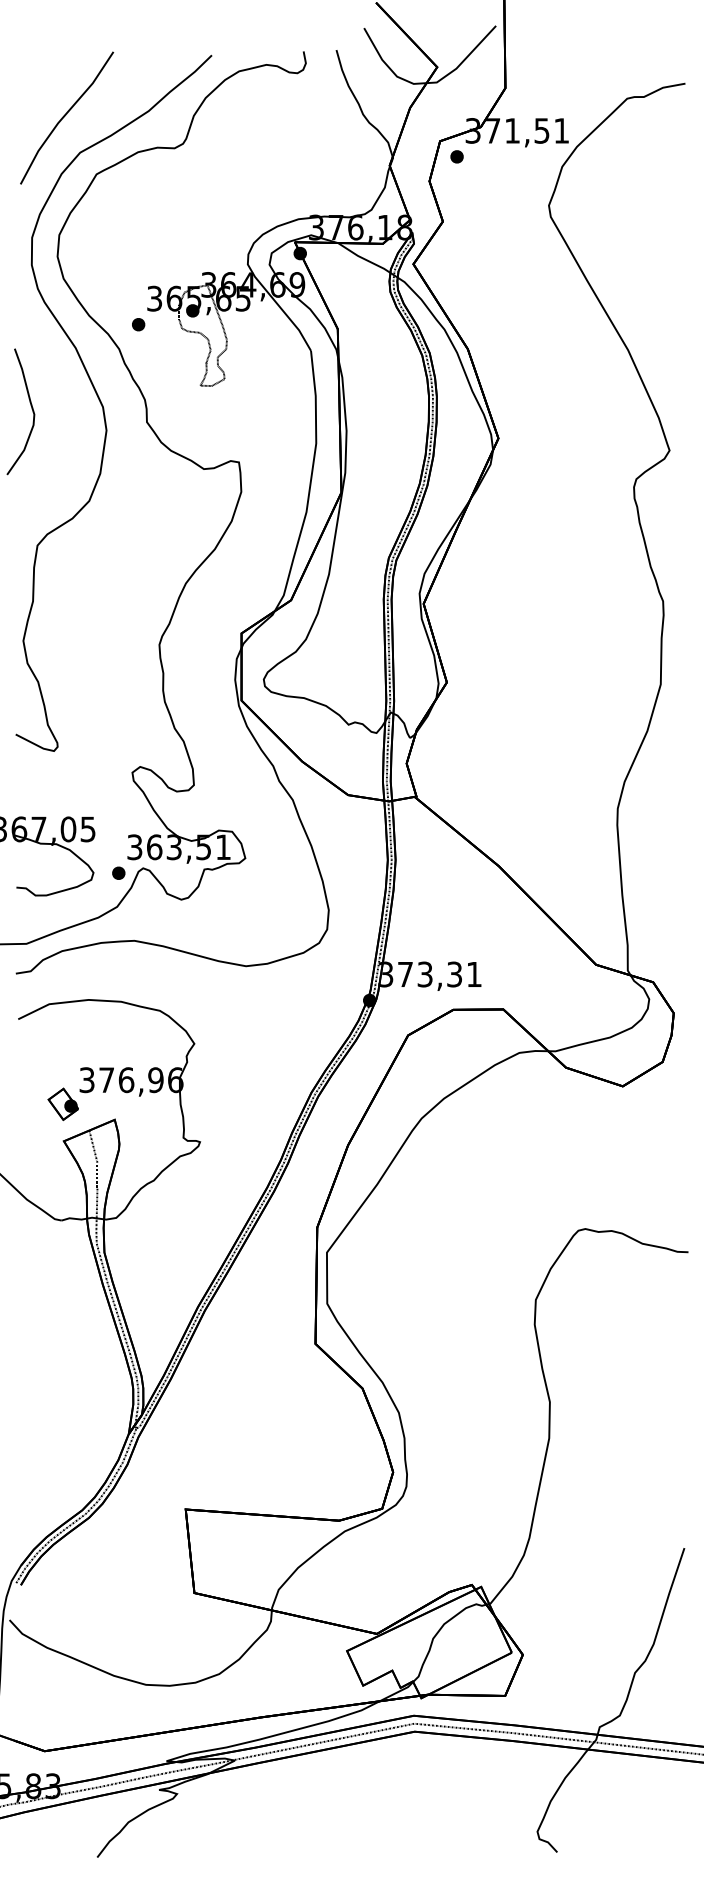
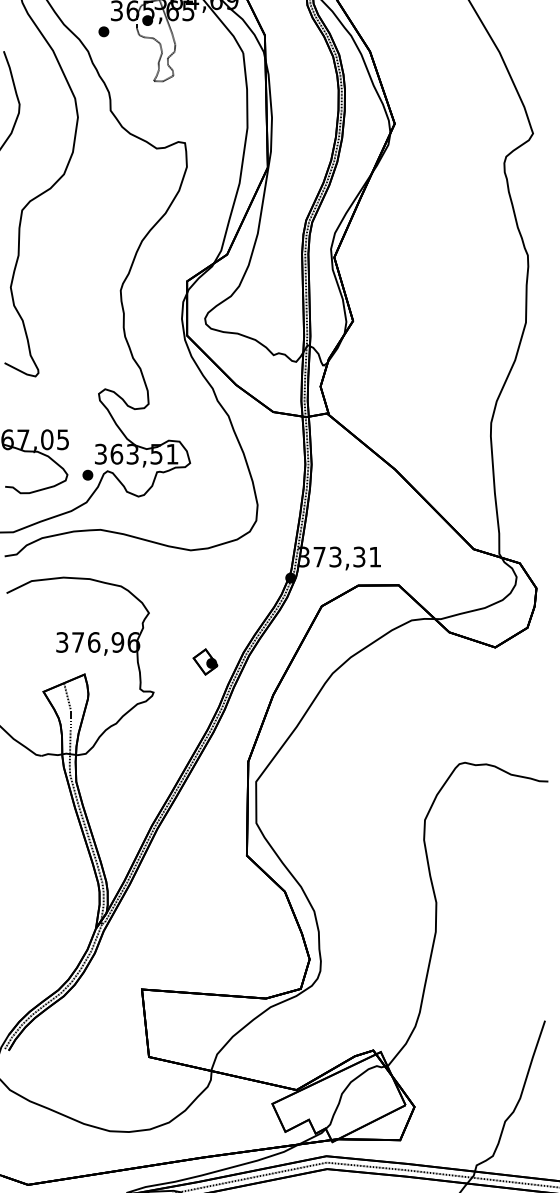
part: (62, 1103) -> (204, 661), moved

